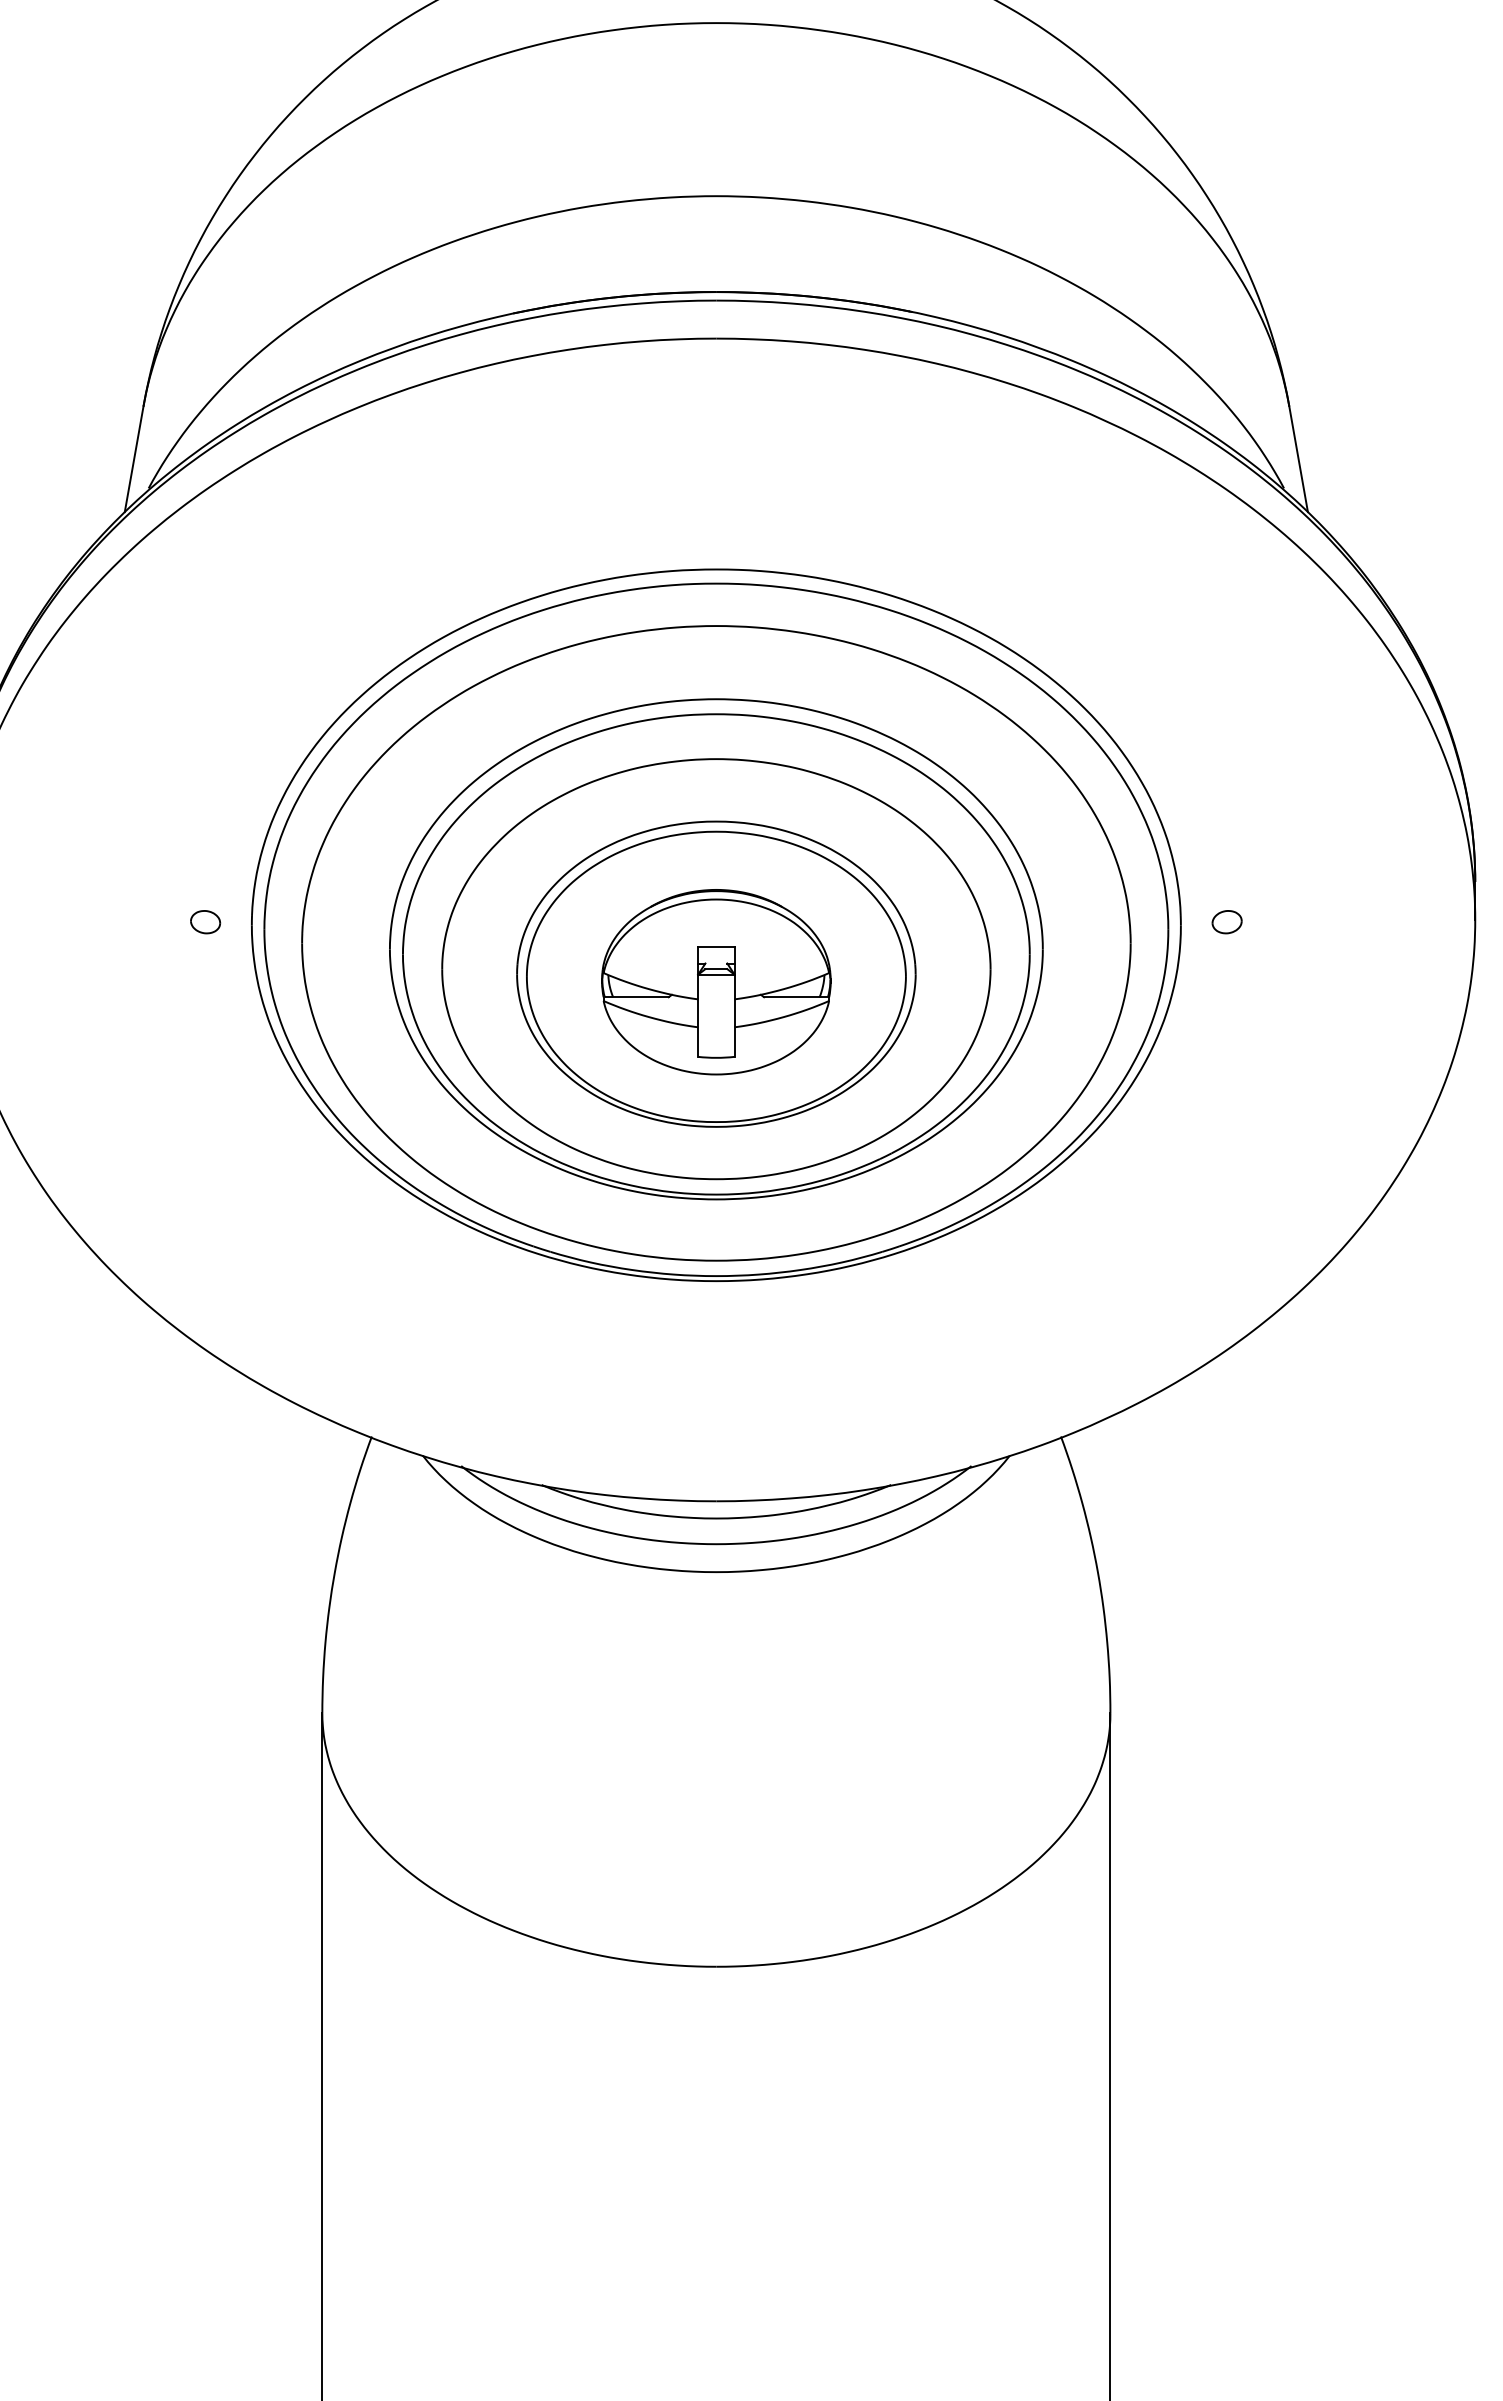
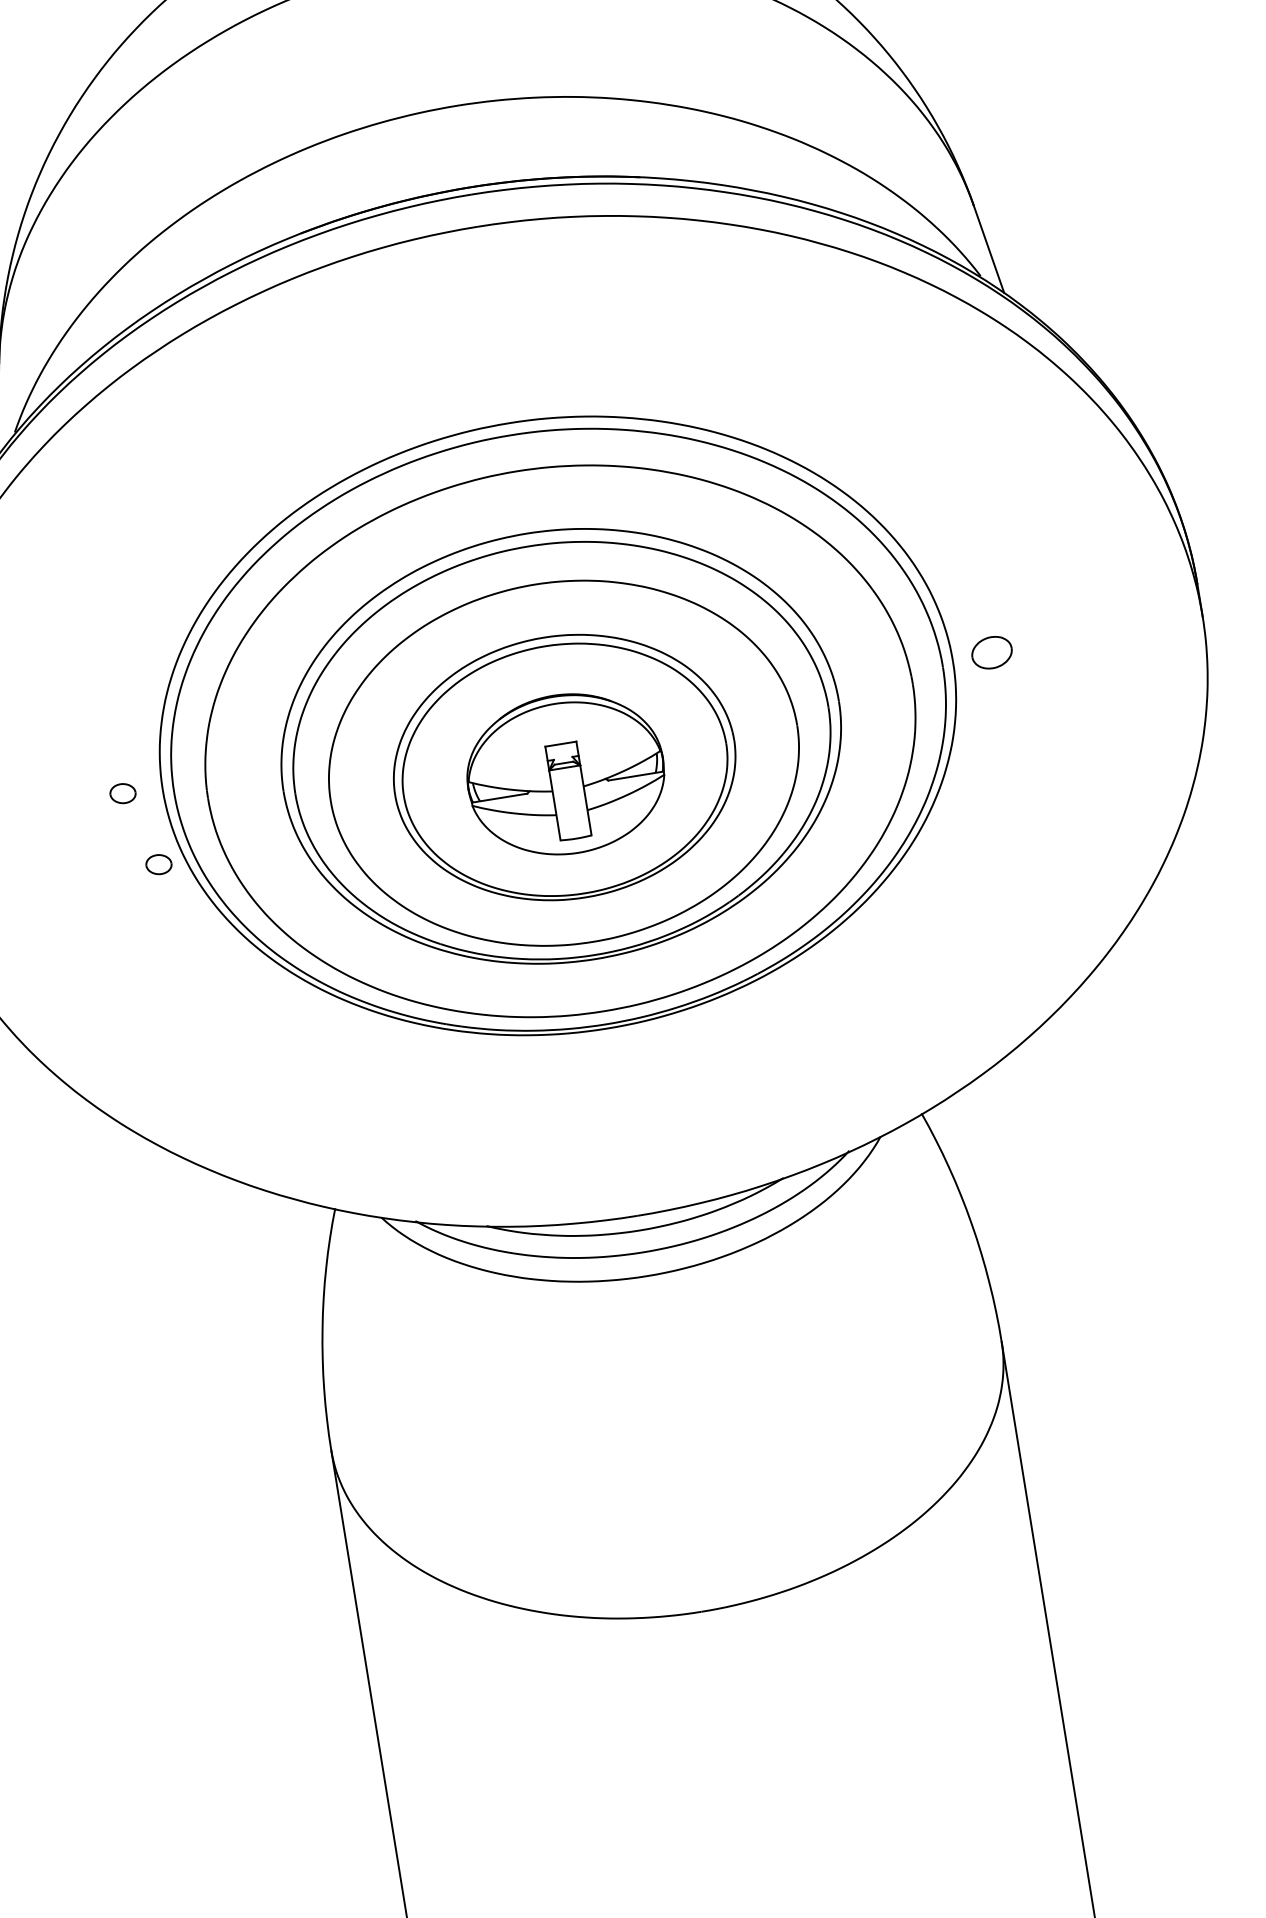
part: (1226, 922) -> (991, 653), size x1.6
part: (233, 1010) -> (158, 864), added

